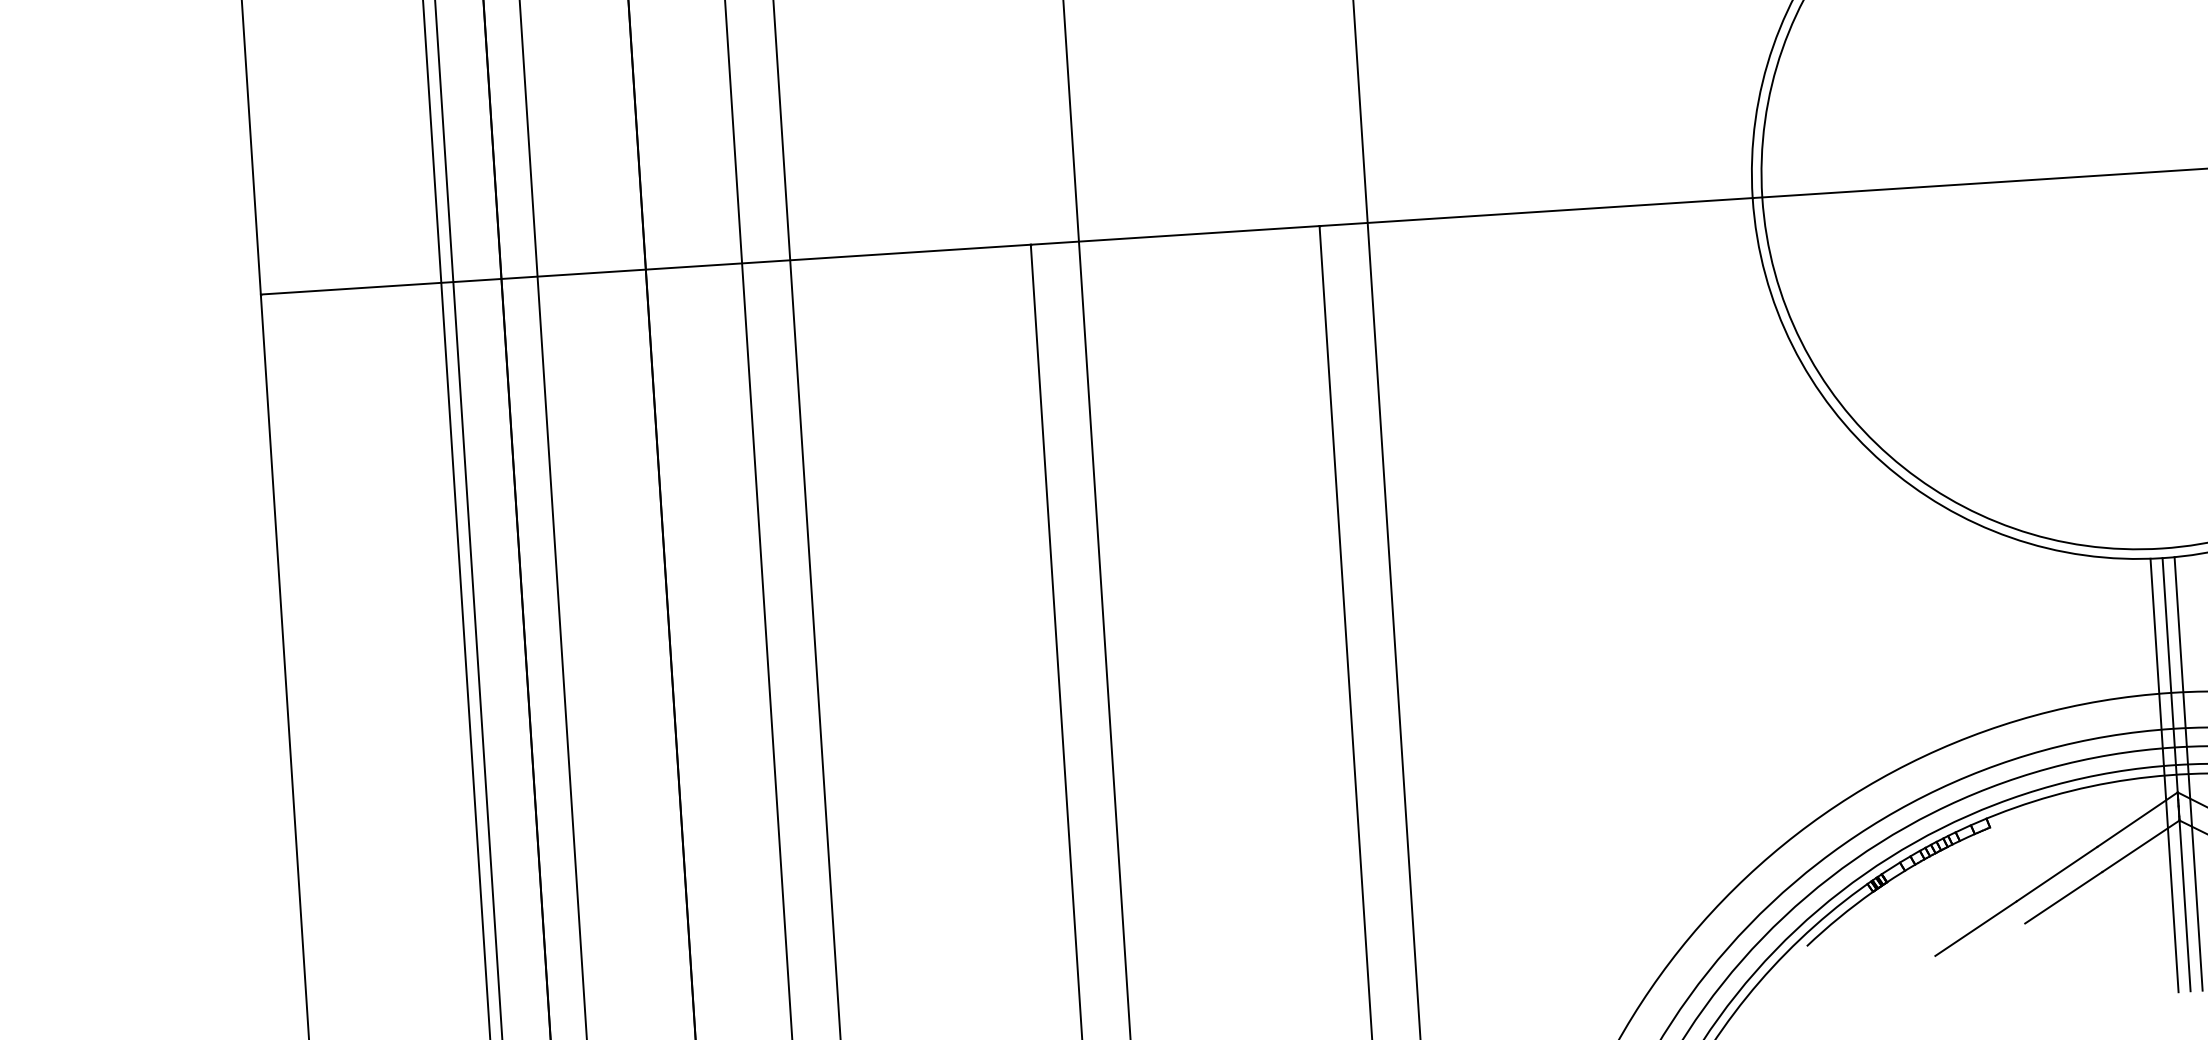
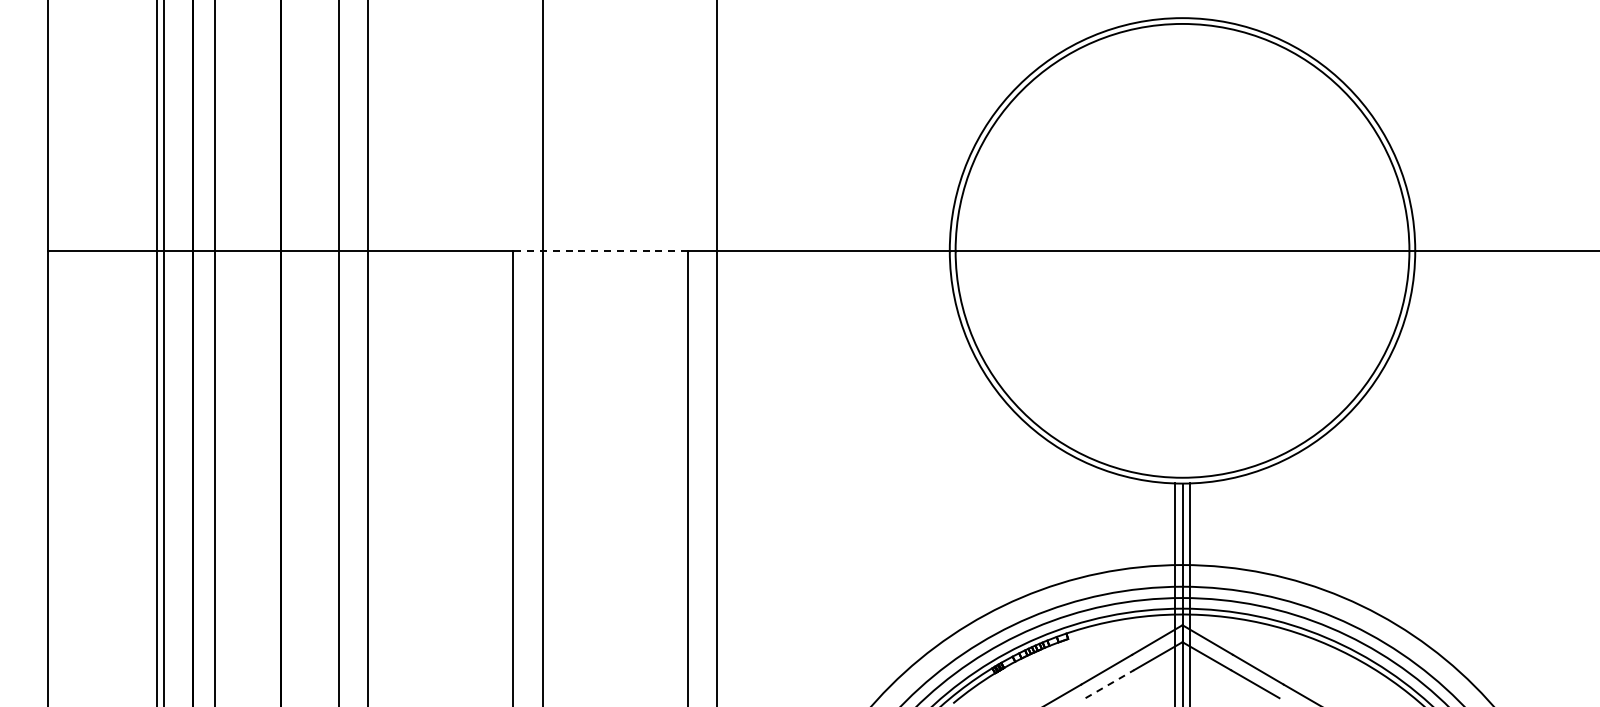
line: (1174, 234) -> (600, 250), solid -> dashed
line: (2063, 898) -> (1109, 684), solid -> dashed

